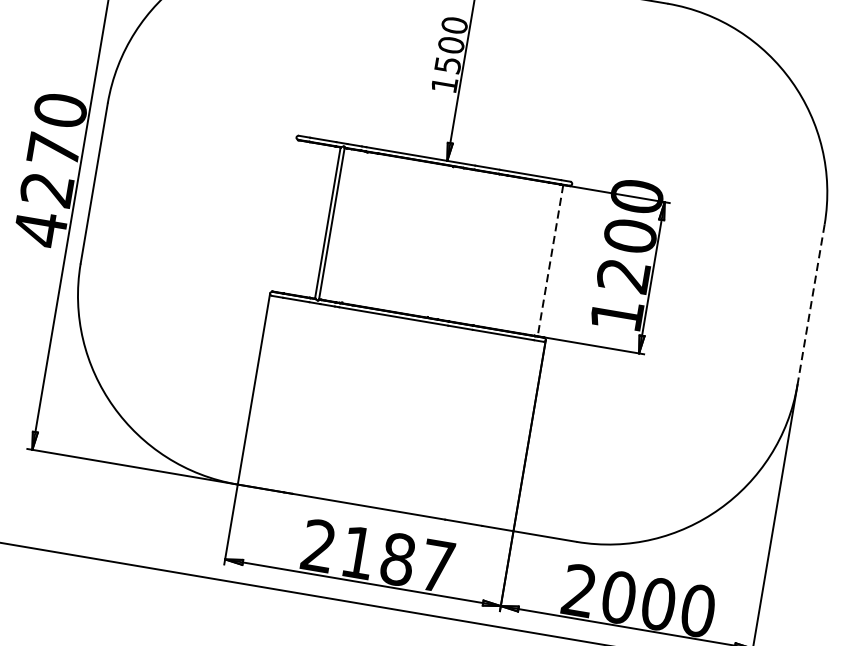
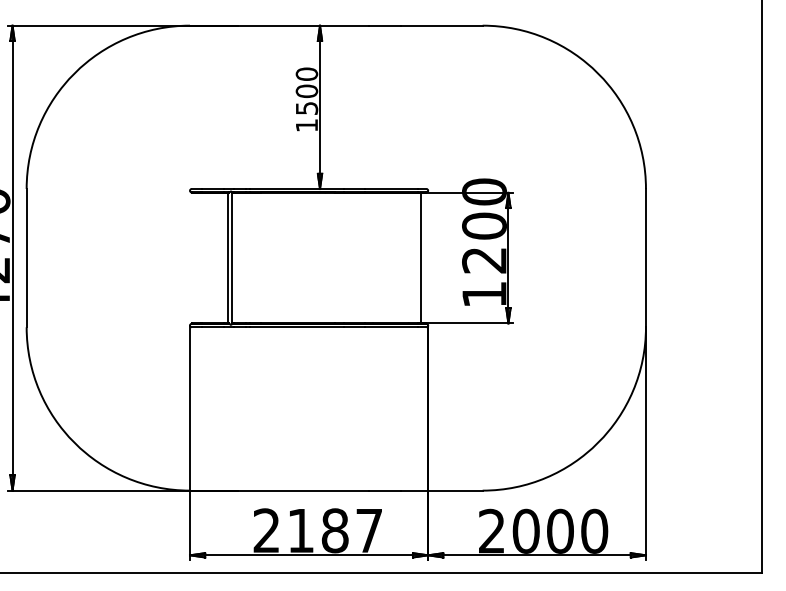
line: (550, 261) -> (420, 258), dashed -> solid
line: (810, 305) -> (645, 258), dashed -> solid

